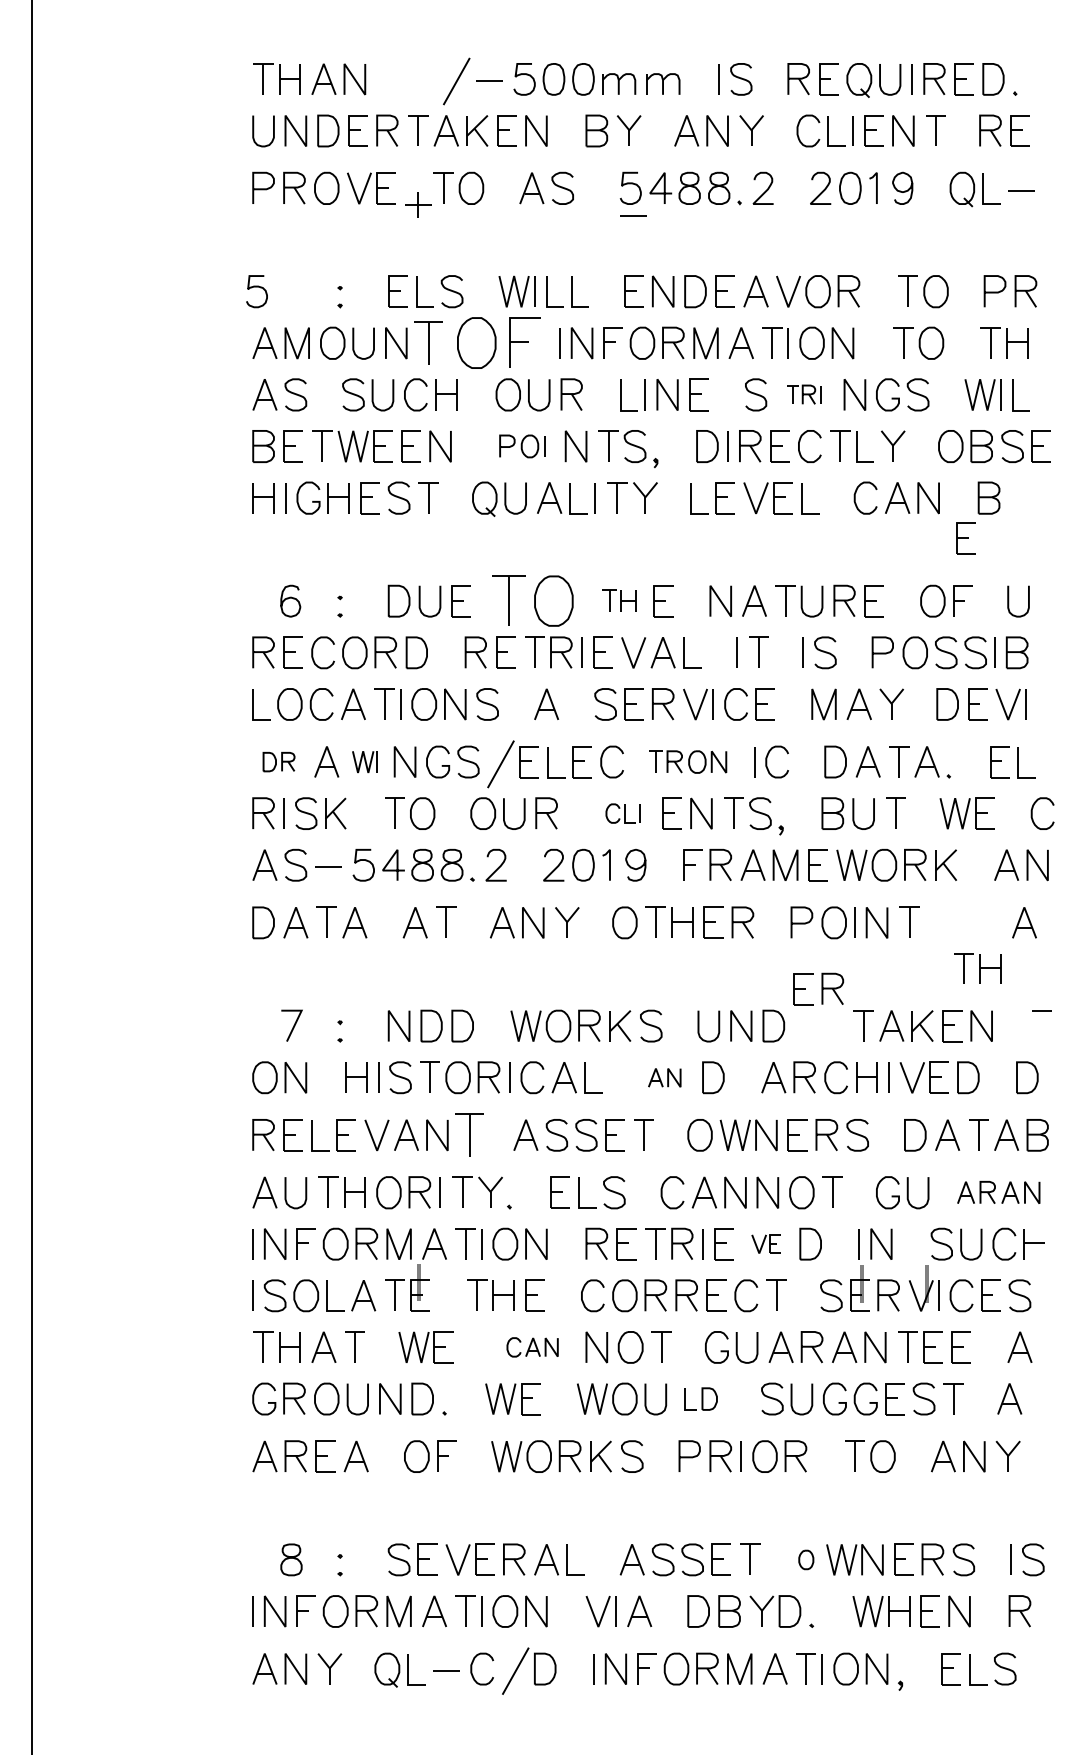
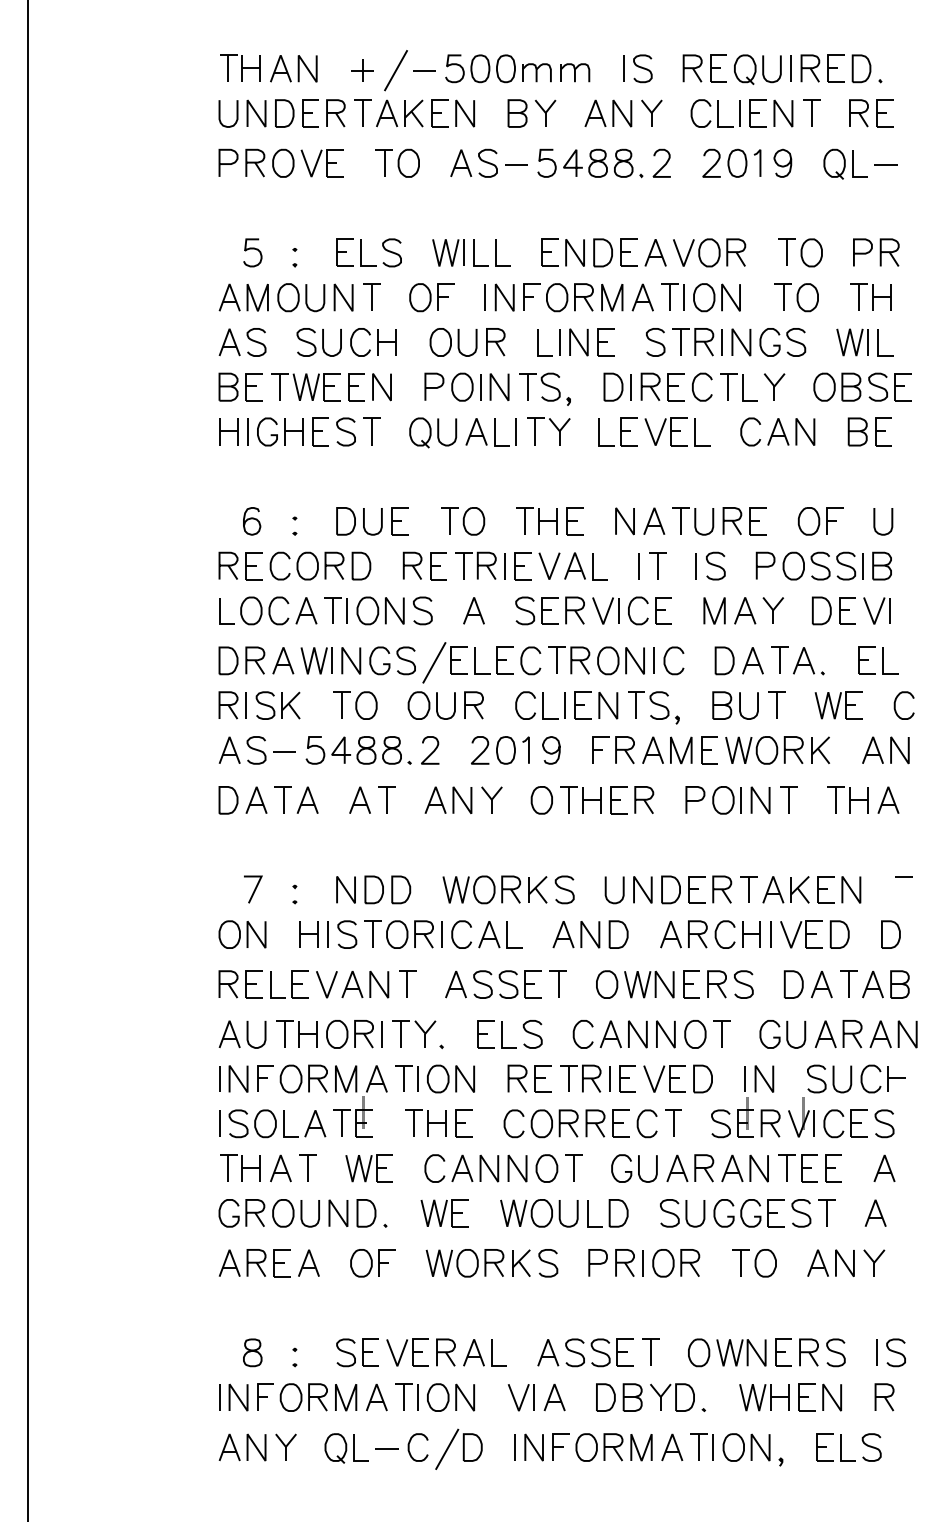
part: (418, 204) -> (362, 70), moved
line: (633, 215) -> (516, 164), moved
curve: (256, 287) -> (252, 249), moved
part: (428, 341) -> (371, 296), size x0.71
part: (497, 343) -> (431, 297), size x0.62
part: (804, 394) -> (697, 342), size x1.67
part: (521, 445) -> (452, 386), size x1.43
part: (965, 537) -> (883, 431), moved
part: (618, 600) -> (536, 520), size x1.43
part: (534, 601) -> (463, 521), size x0.62
part: (278, 761) -> (241, 660), size x1.67
part: (365, 761) -> (316, 660), size x1.43
part: (687, 761) -> (596, 660), size x1.43
part: (623, 813) -> (540, 705), size x1.67
part: (977, 968) -> (847, 799), moved
part: (819, 988) -> (710, 889), moved
part: (664, 1077) -> (576, 934), size x1.67
part: (469, 1134) -> (407, 983), size x0.71
part: (998, 1192) -> (865, 1034), size x1.43
part: (766, 1243) -> (664, 1078), size x1.67
part: (532, 1347) -> (461, 1168), size x1.67
part: (700, 1399) -> (607, 1213), size x1.43
part: (806, 1559) -> (699, 1352), size x1.67

